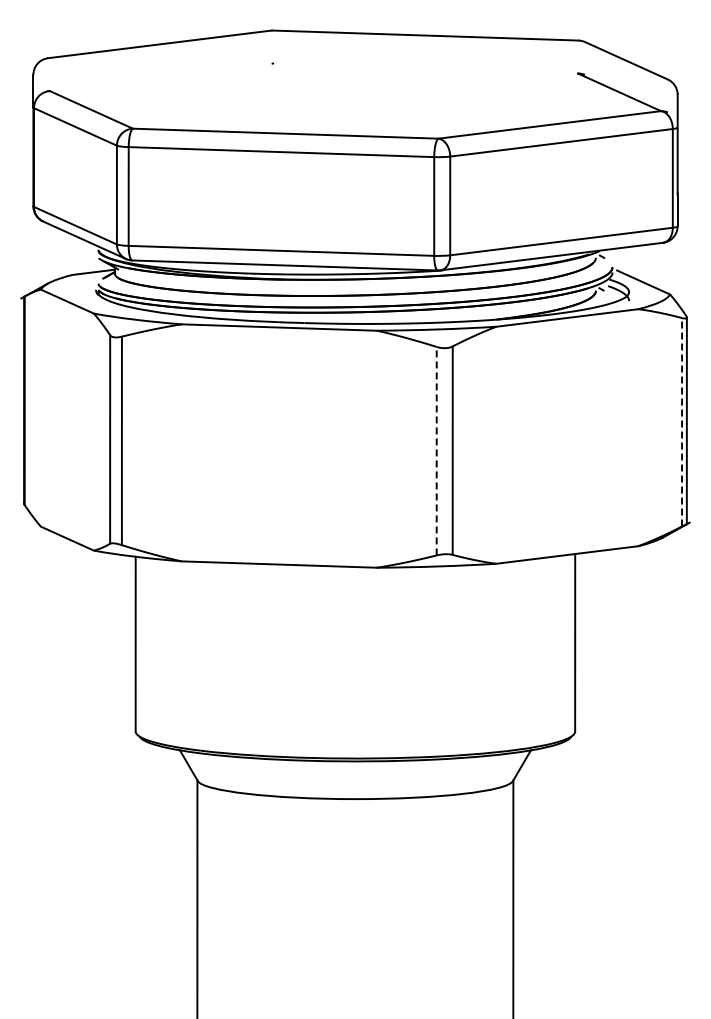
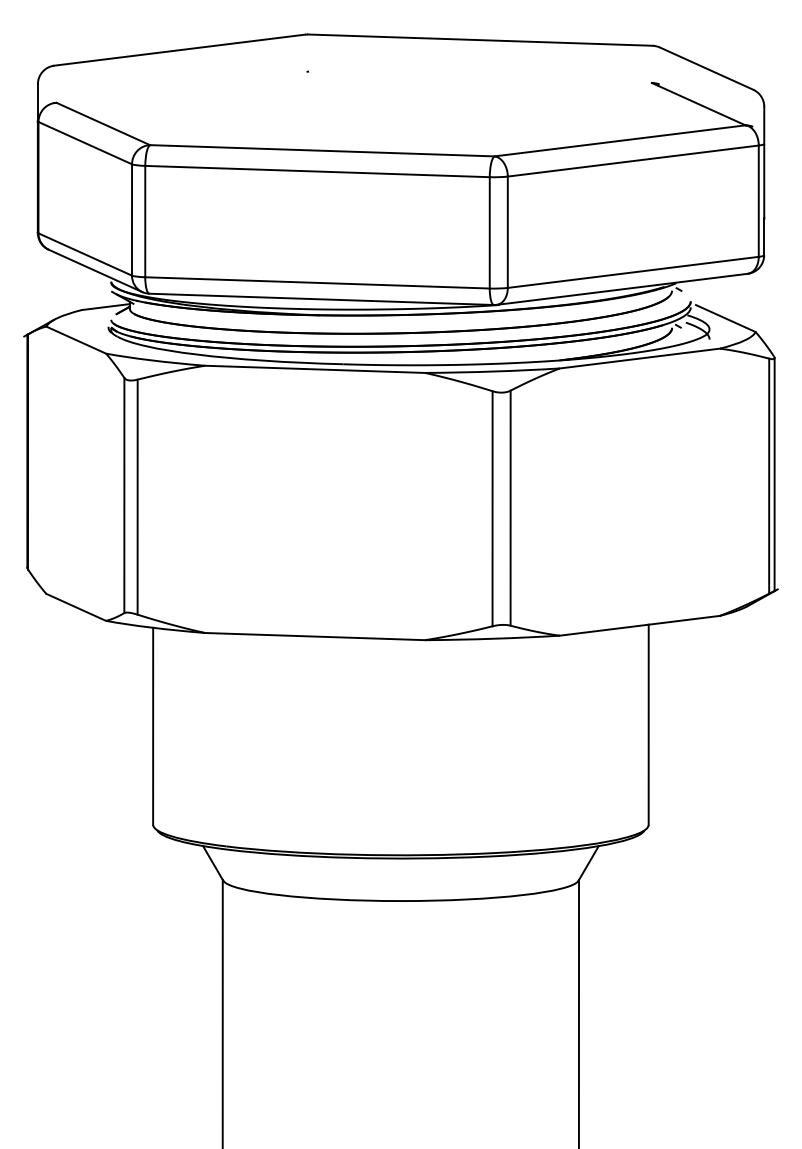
line: (682, 421) -> (769, 475), dashed -> solid
line: (436, 450) -> (492, 507), dashed -> solid

